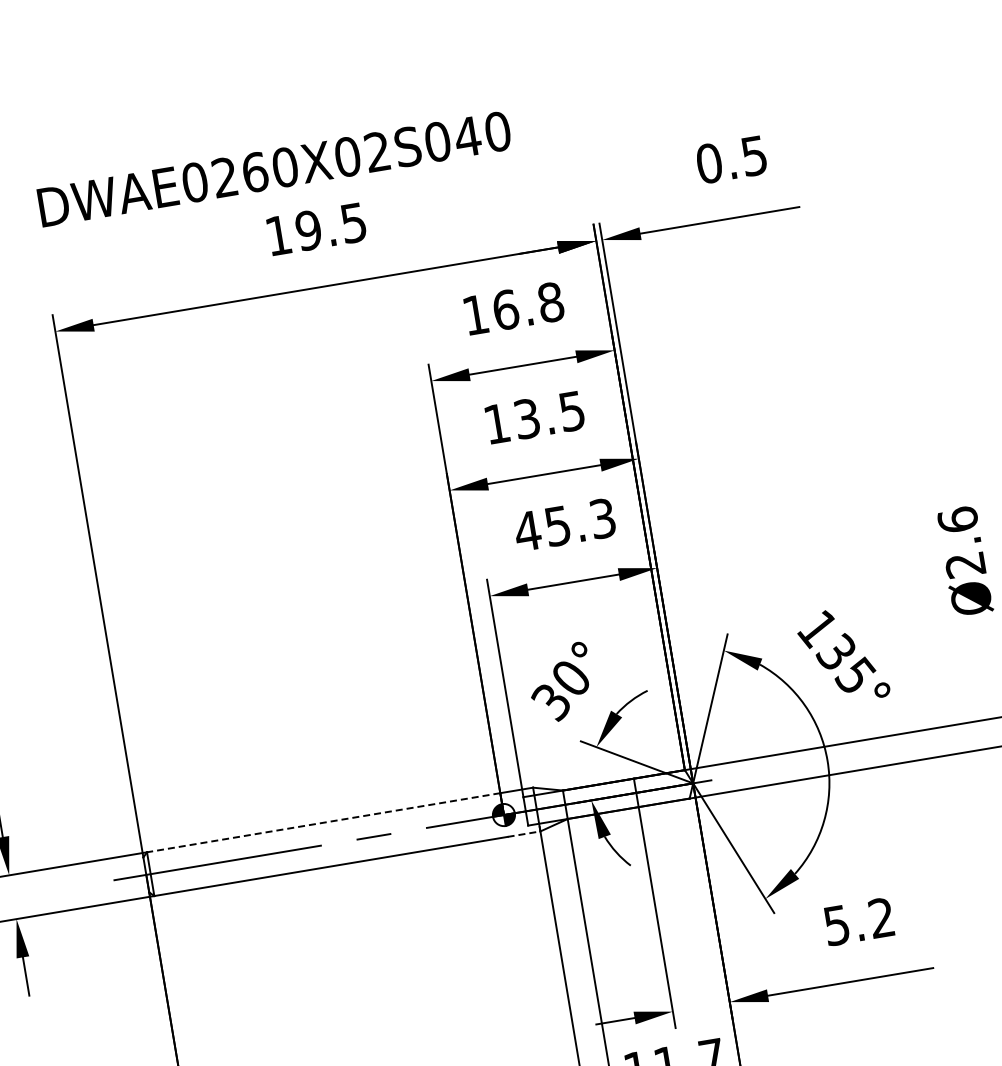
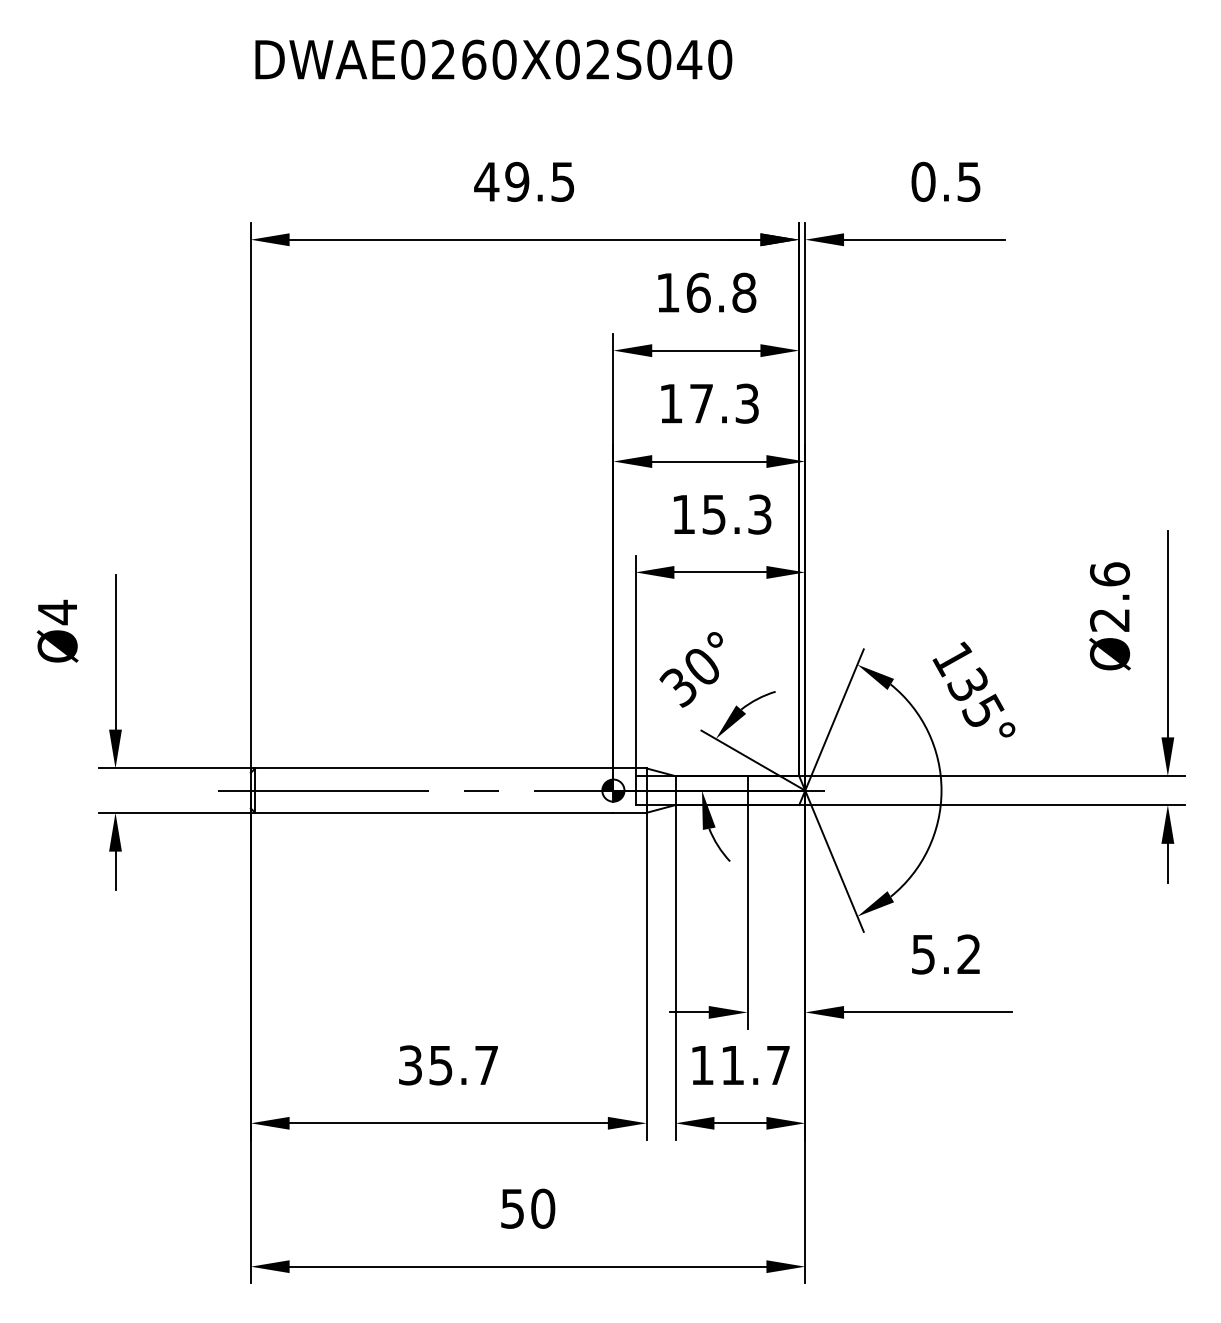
text: (274, 168) -> (493, 59), moved
text: (278, 235) -> (486, 181), 19.5 -> 49.5
text: (549, 414) -> (724, 403), 13.5 -> 17.3
text: (527, 531) -> (683, 514), 45.3 -> 15.3
line: (322, 822) -> (433, 768), dashed -> solid
line: (524, 833) -> (630, 812), dashed -> solid

